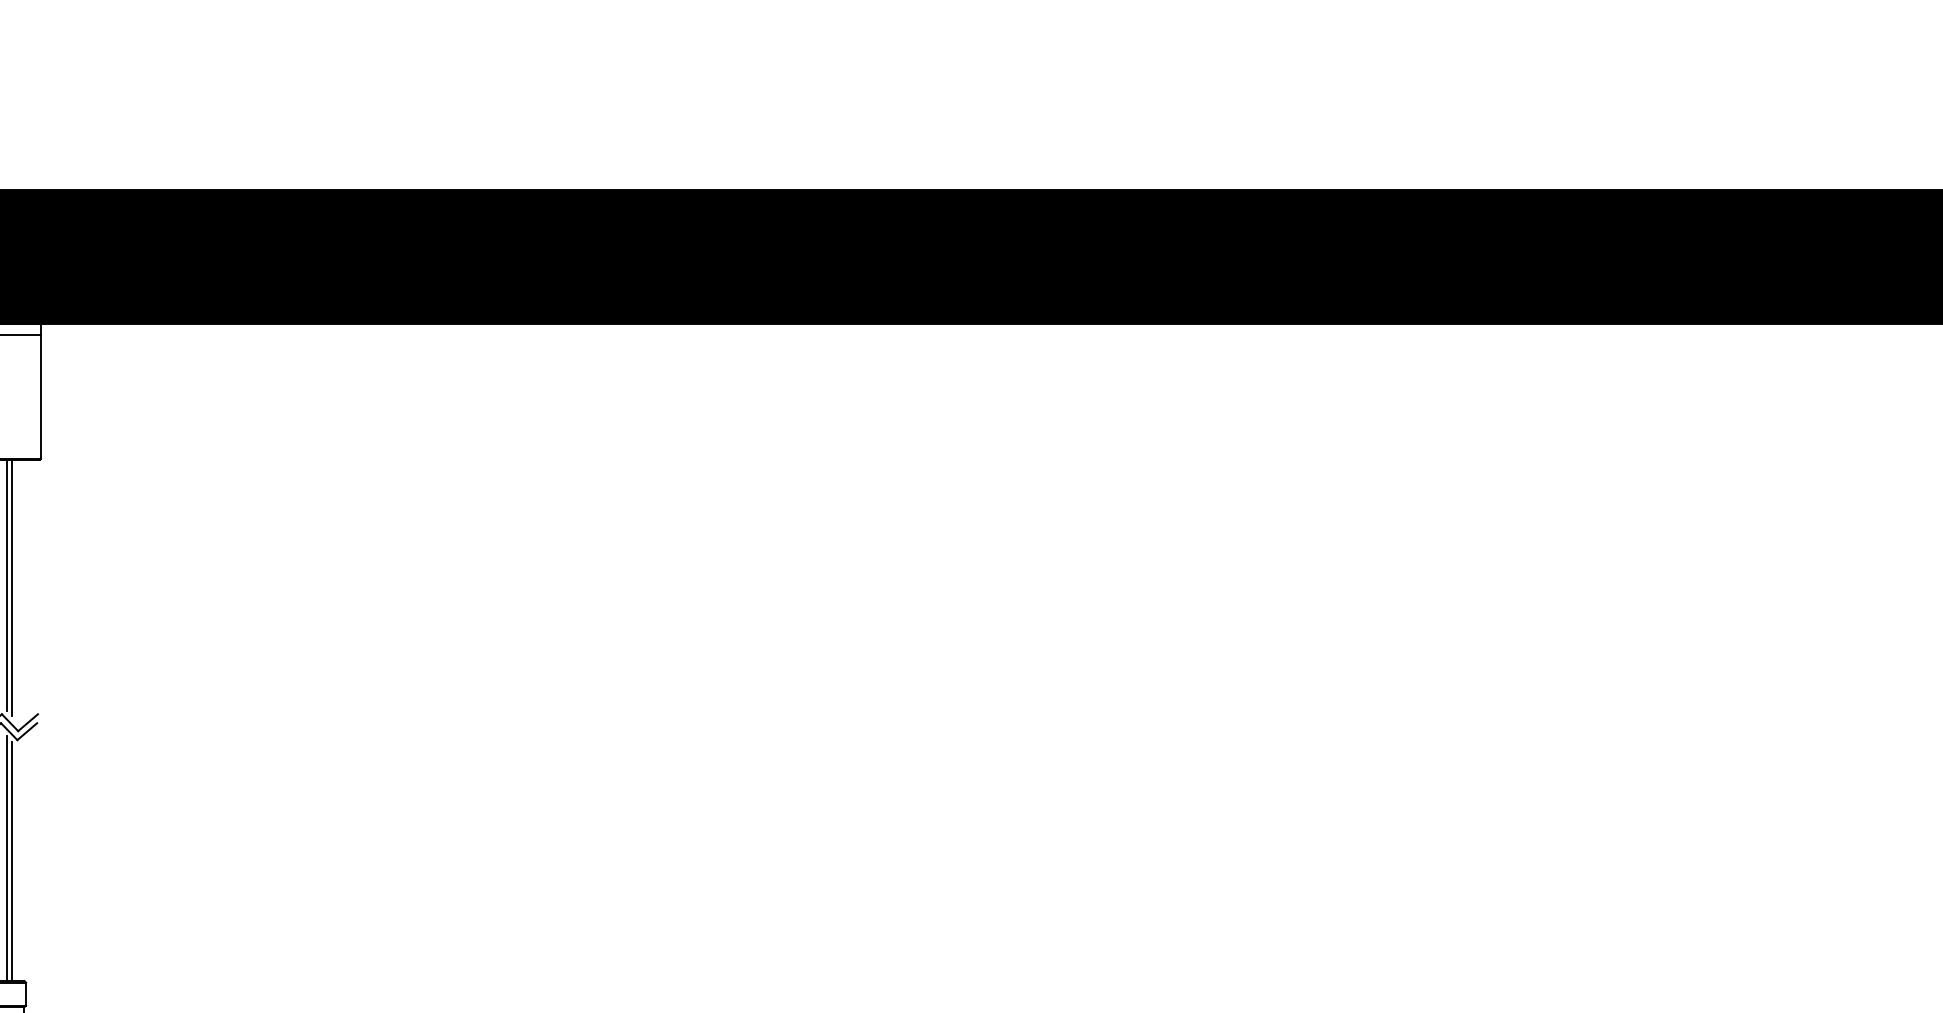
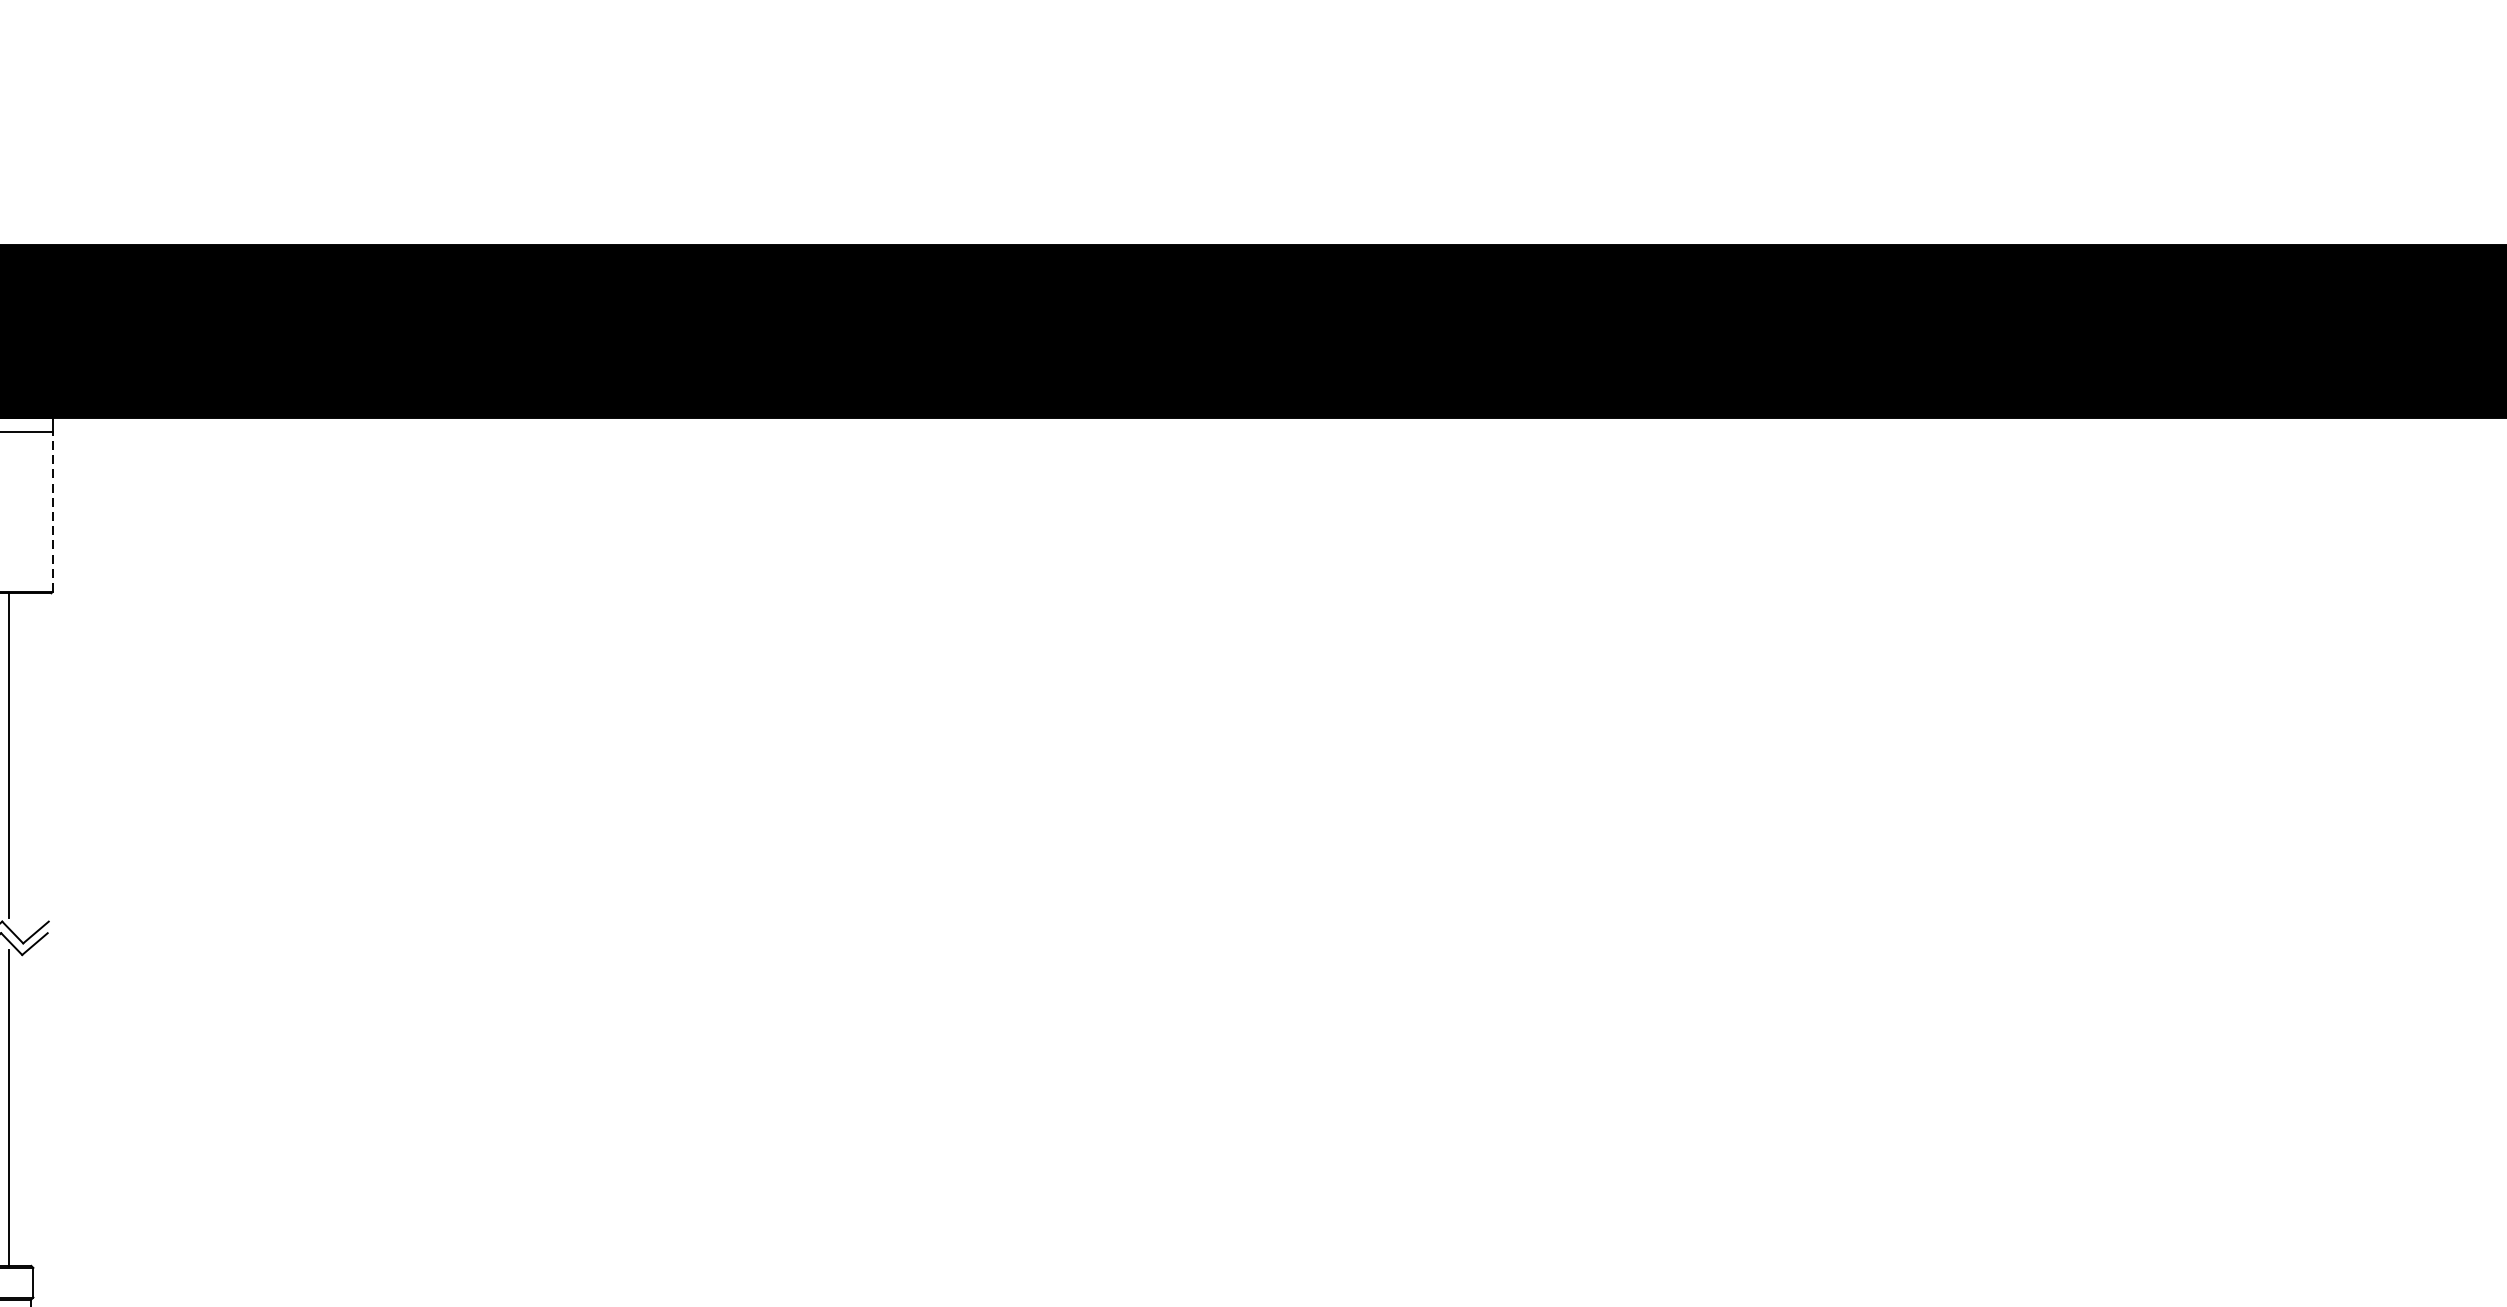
line: (41, 396) -> (53, 511), solid -> dashed
line: (12, 587) -> (15, 758), removed
line: (12, 861) -> (15, 1111), removed

